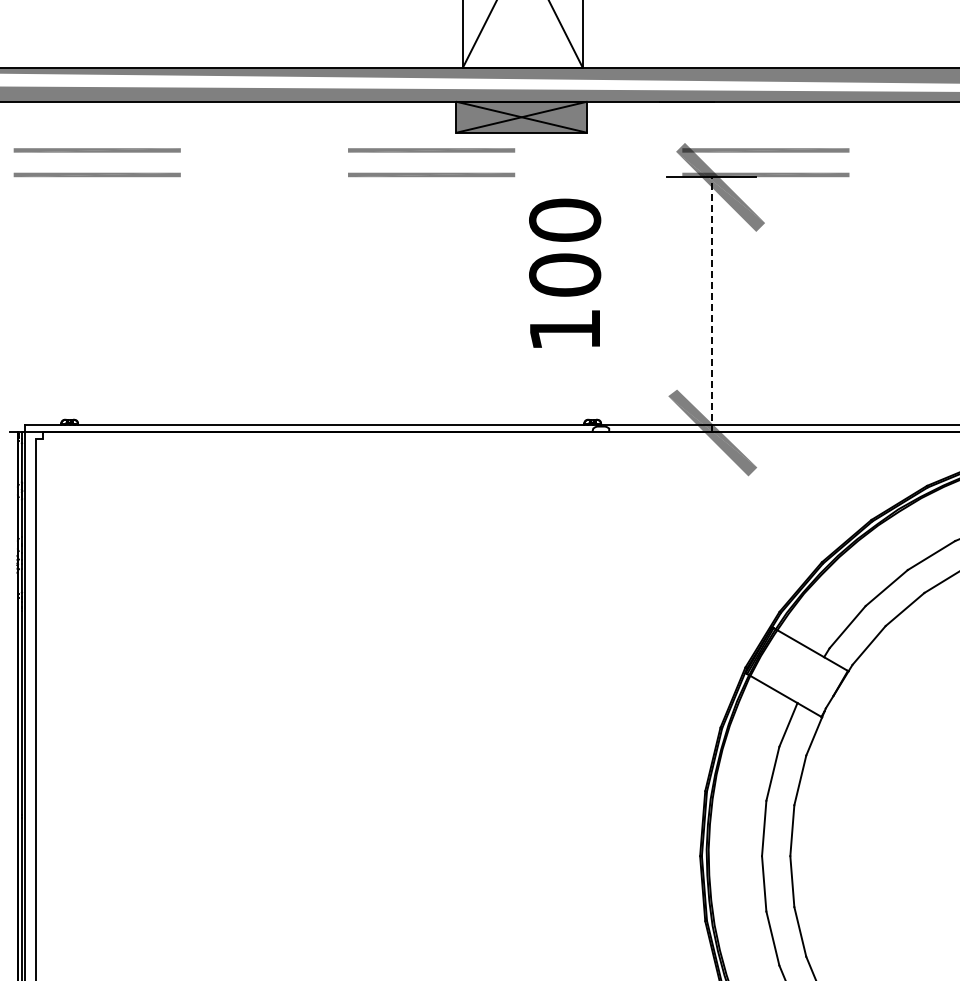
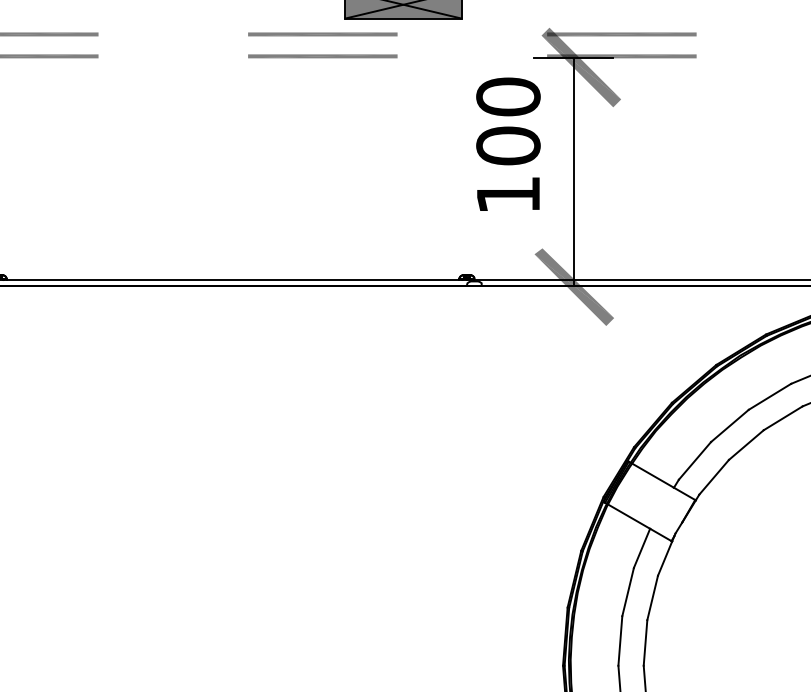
text: (565, 272) -> (508, 143), moved
line: (712, 304) -> (574, 172), dashed -> solid

